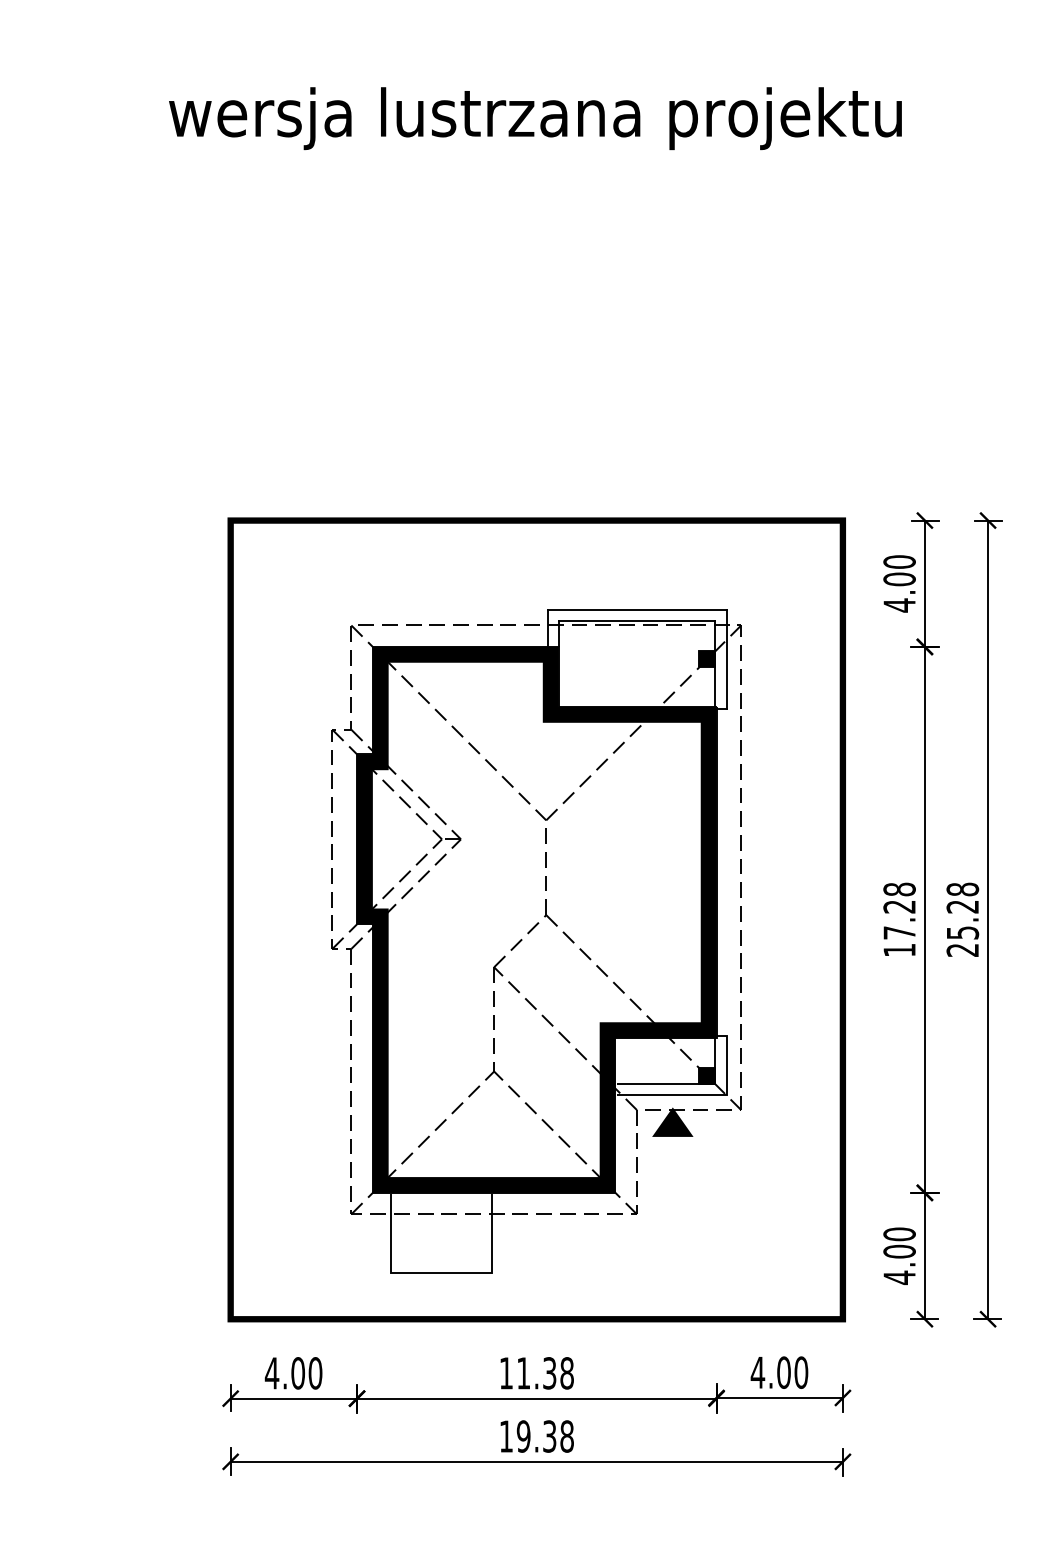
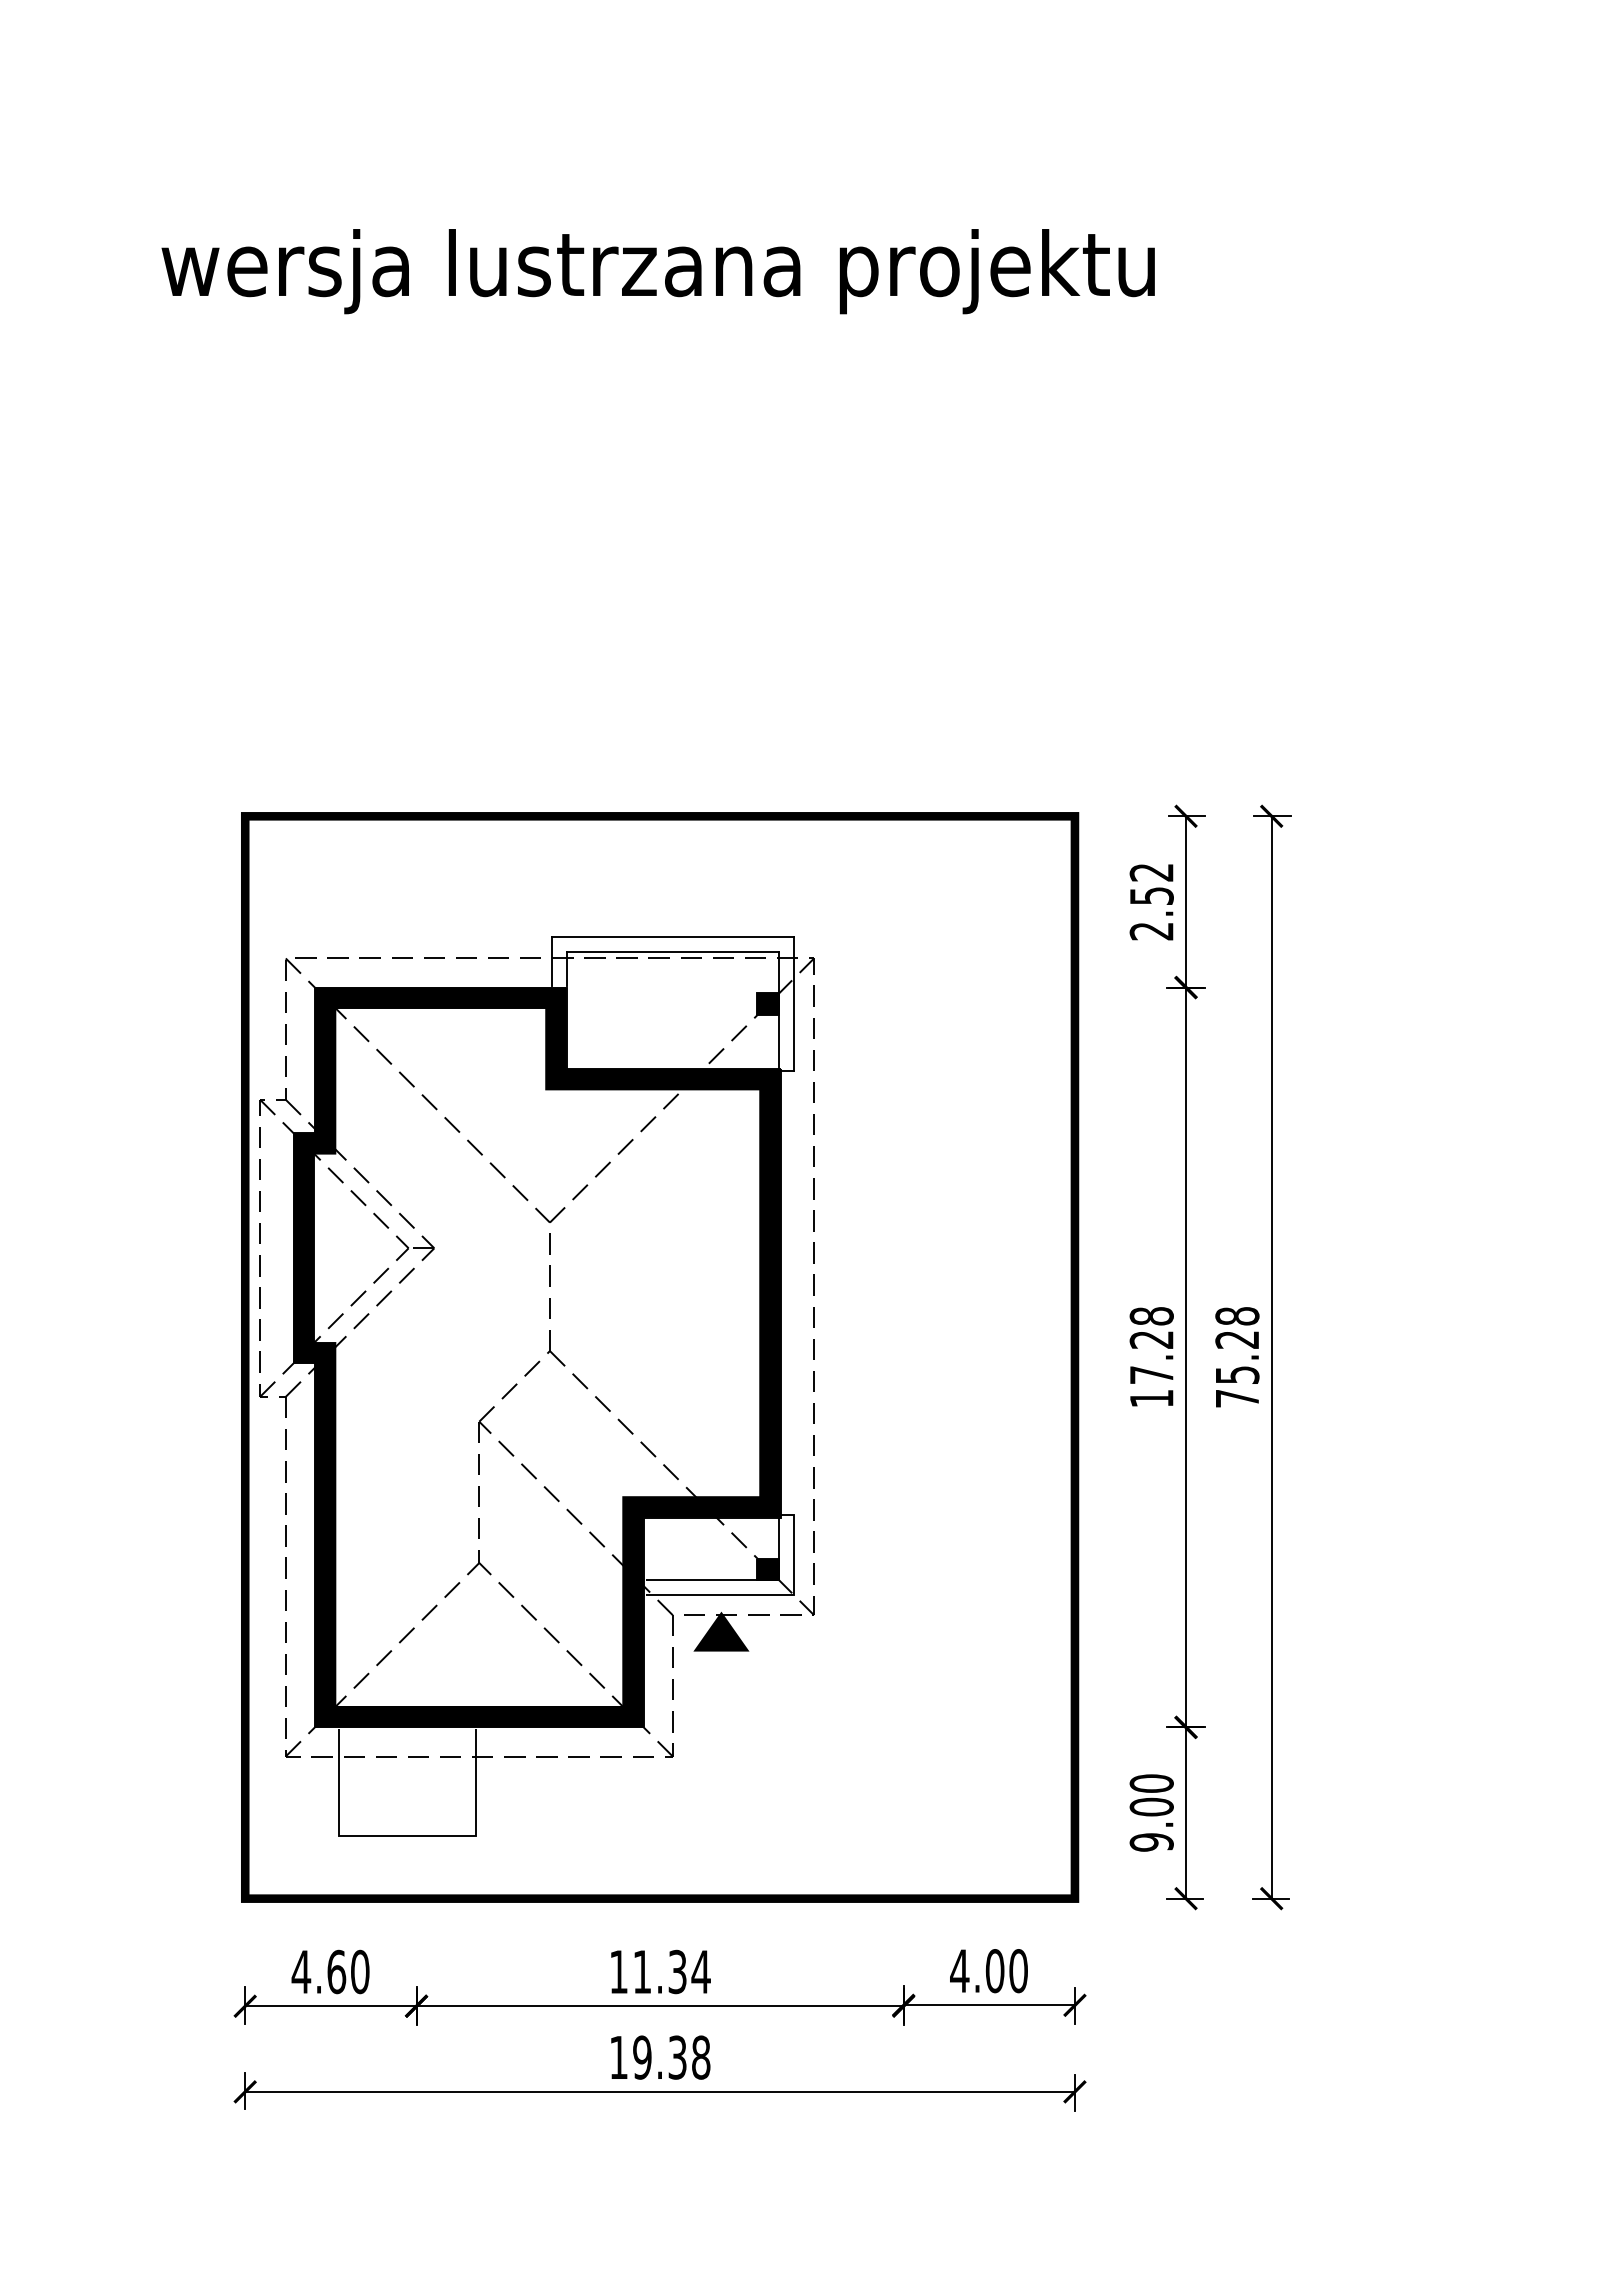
text: (899, 584) -> (1151, 902), 4.00 -> 2.52
part: (536, 941) -> (536, 1386), moved
text: (962, 950) -> (1236, 1398), 25.28 -> 75.28
text: (899, 1277) -> (1151, 1842), 4.00 -> 9.00
text: (298, 1372) -> (336, 1971), 4.00 -> 4.60
text: (566, 1372) -> (700, 1971), 11.38 -> 11.34

